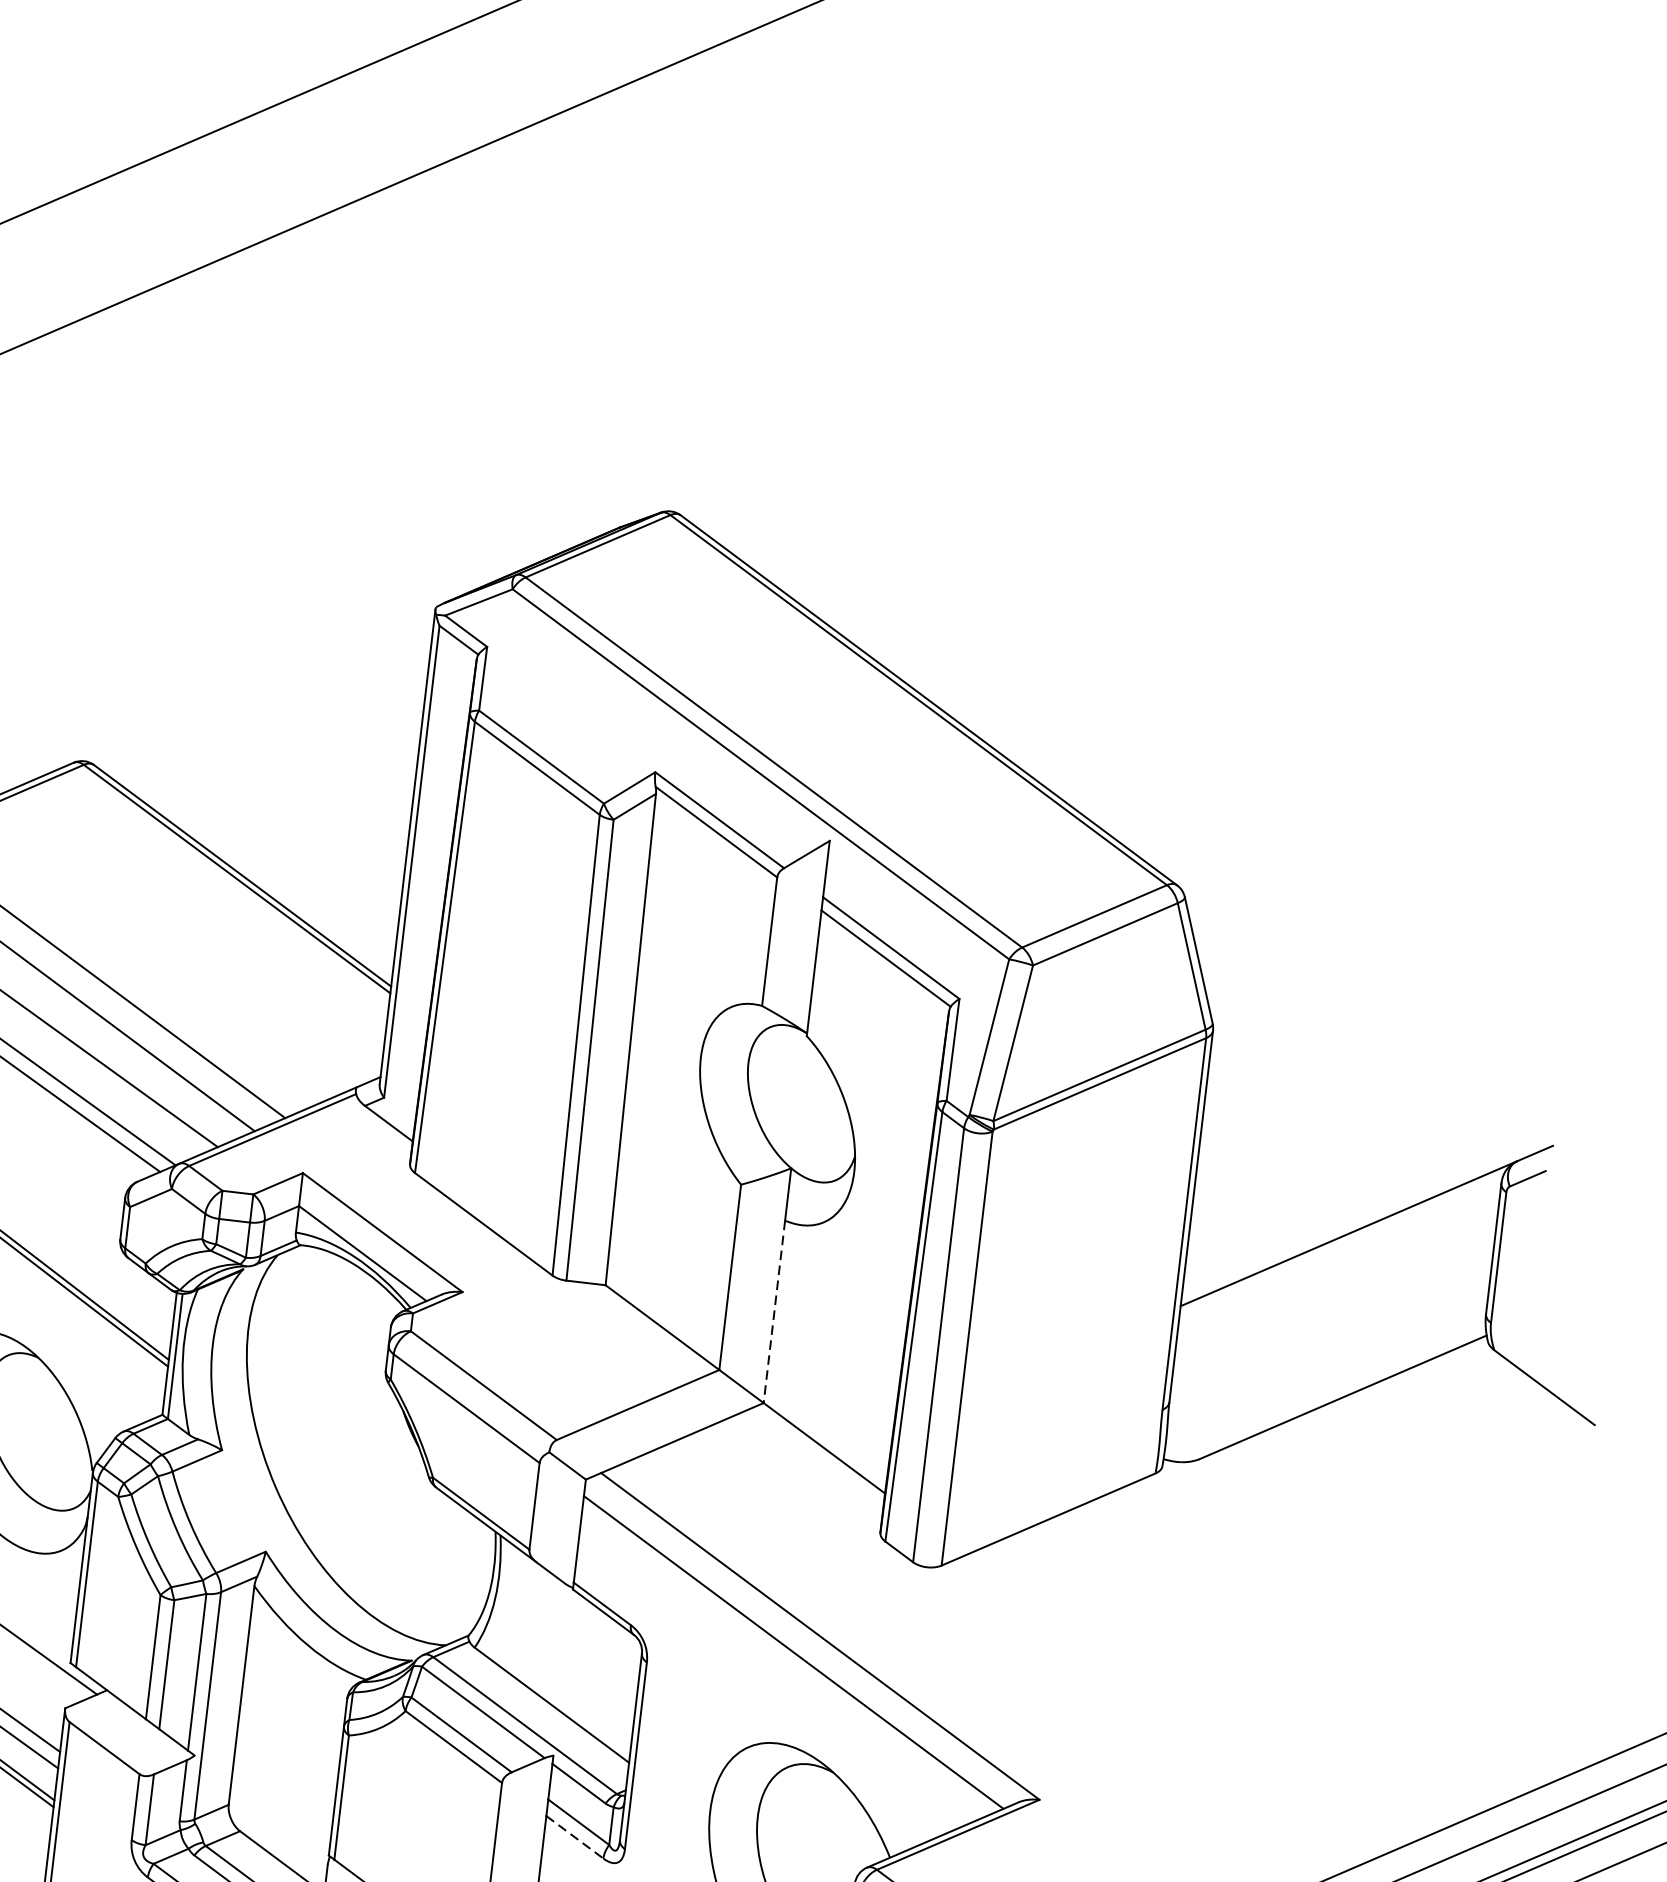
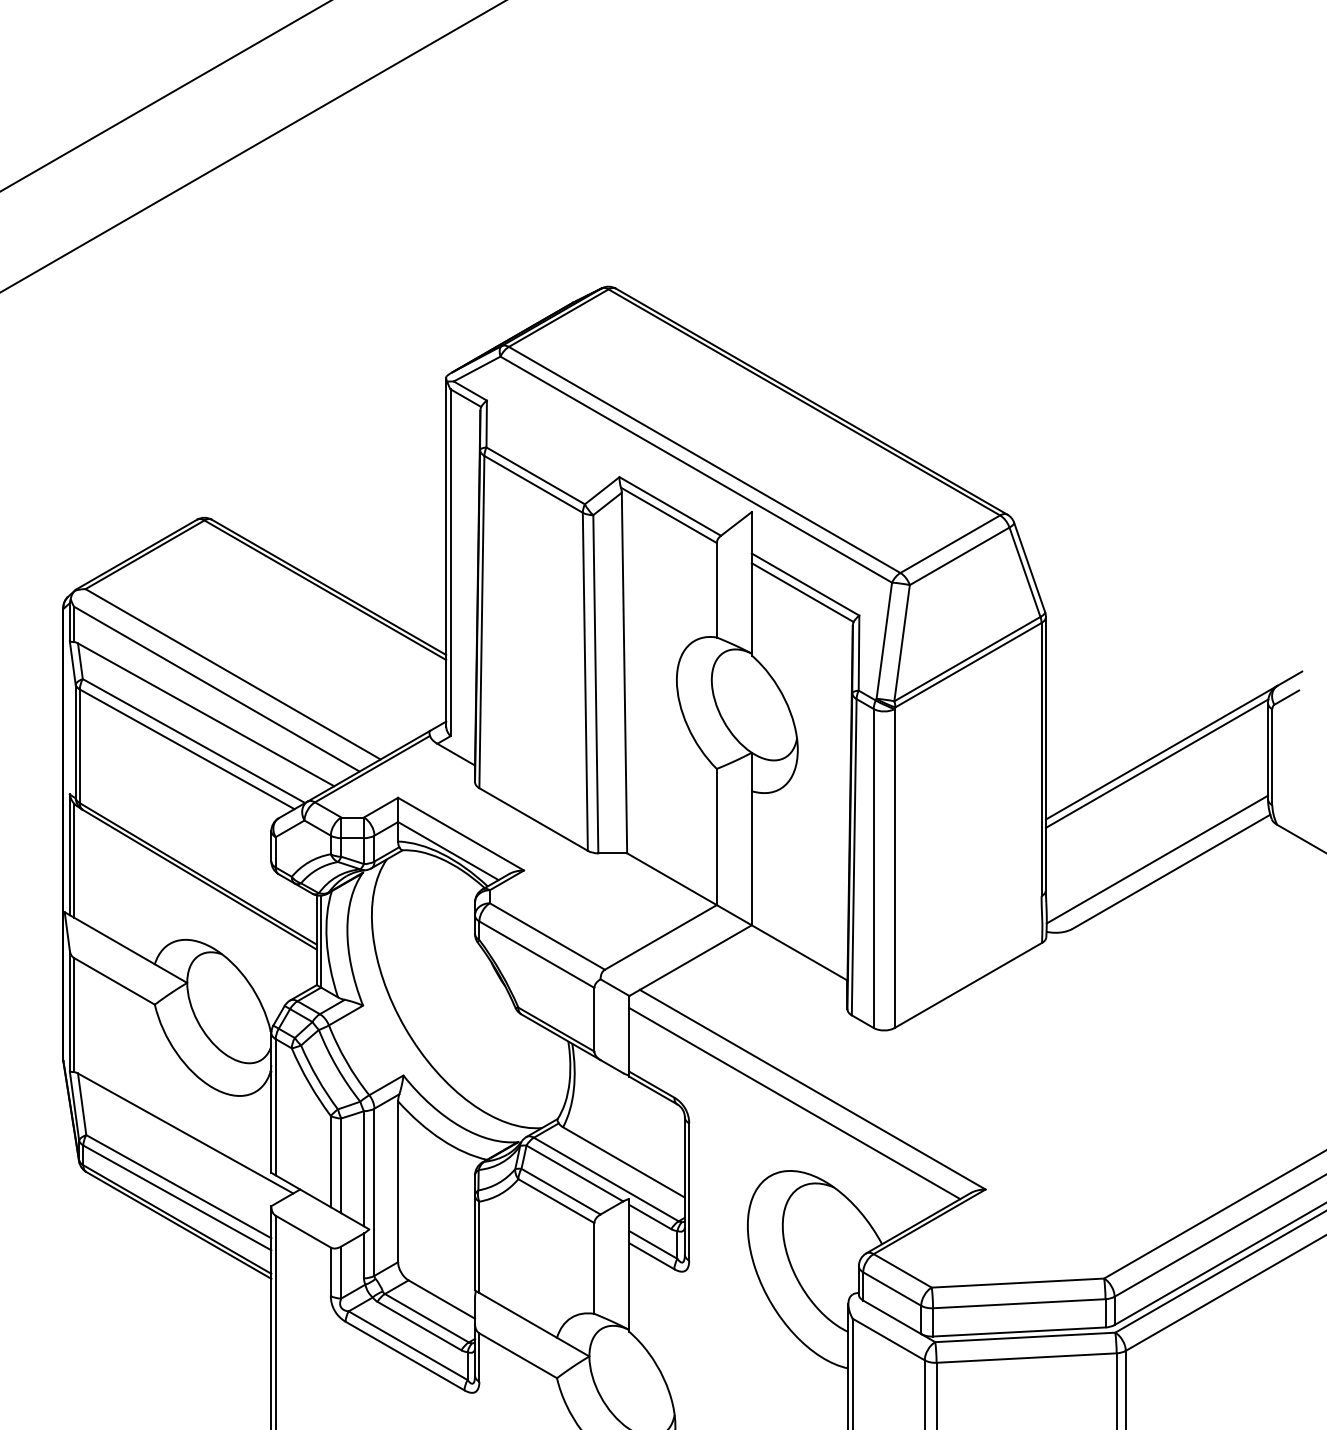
line: (1340, 1247) -> (1156, 763), added
line: (773, 1312) -> (751, 858), dashed -> solid
line: (1326, 1378) -> (1157, 859), added
line: (574, 1837) -> (651, 1256), dashed -> solid

